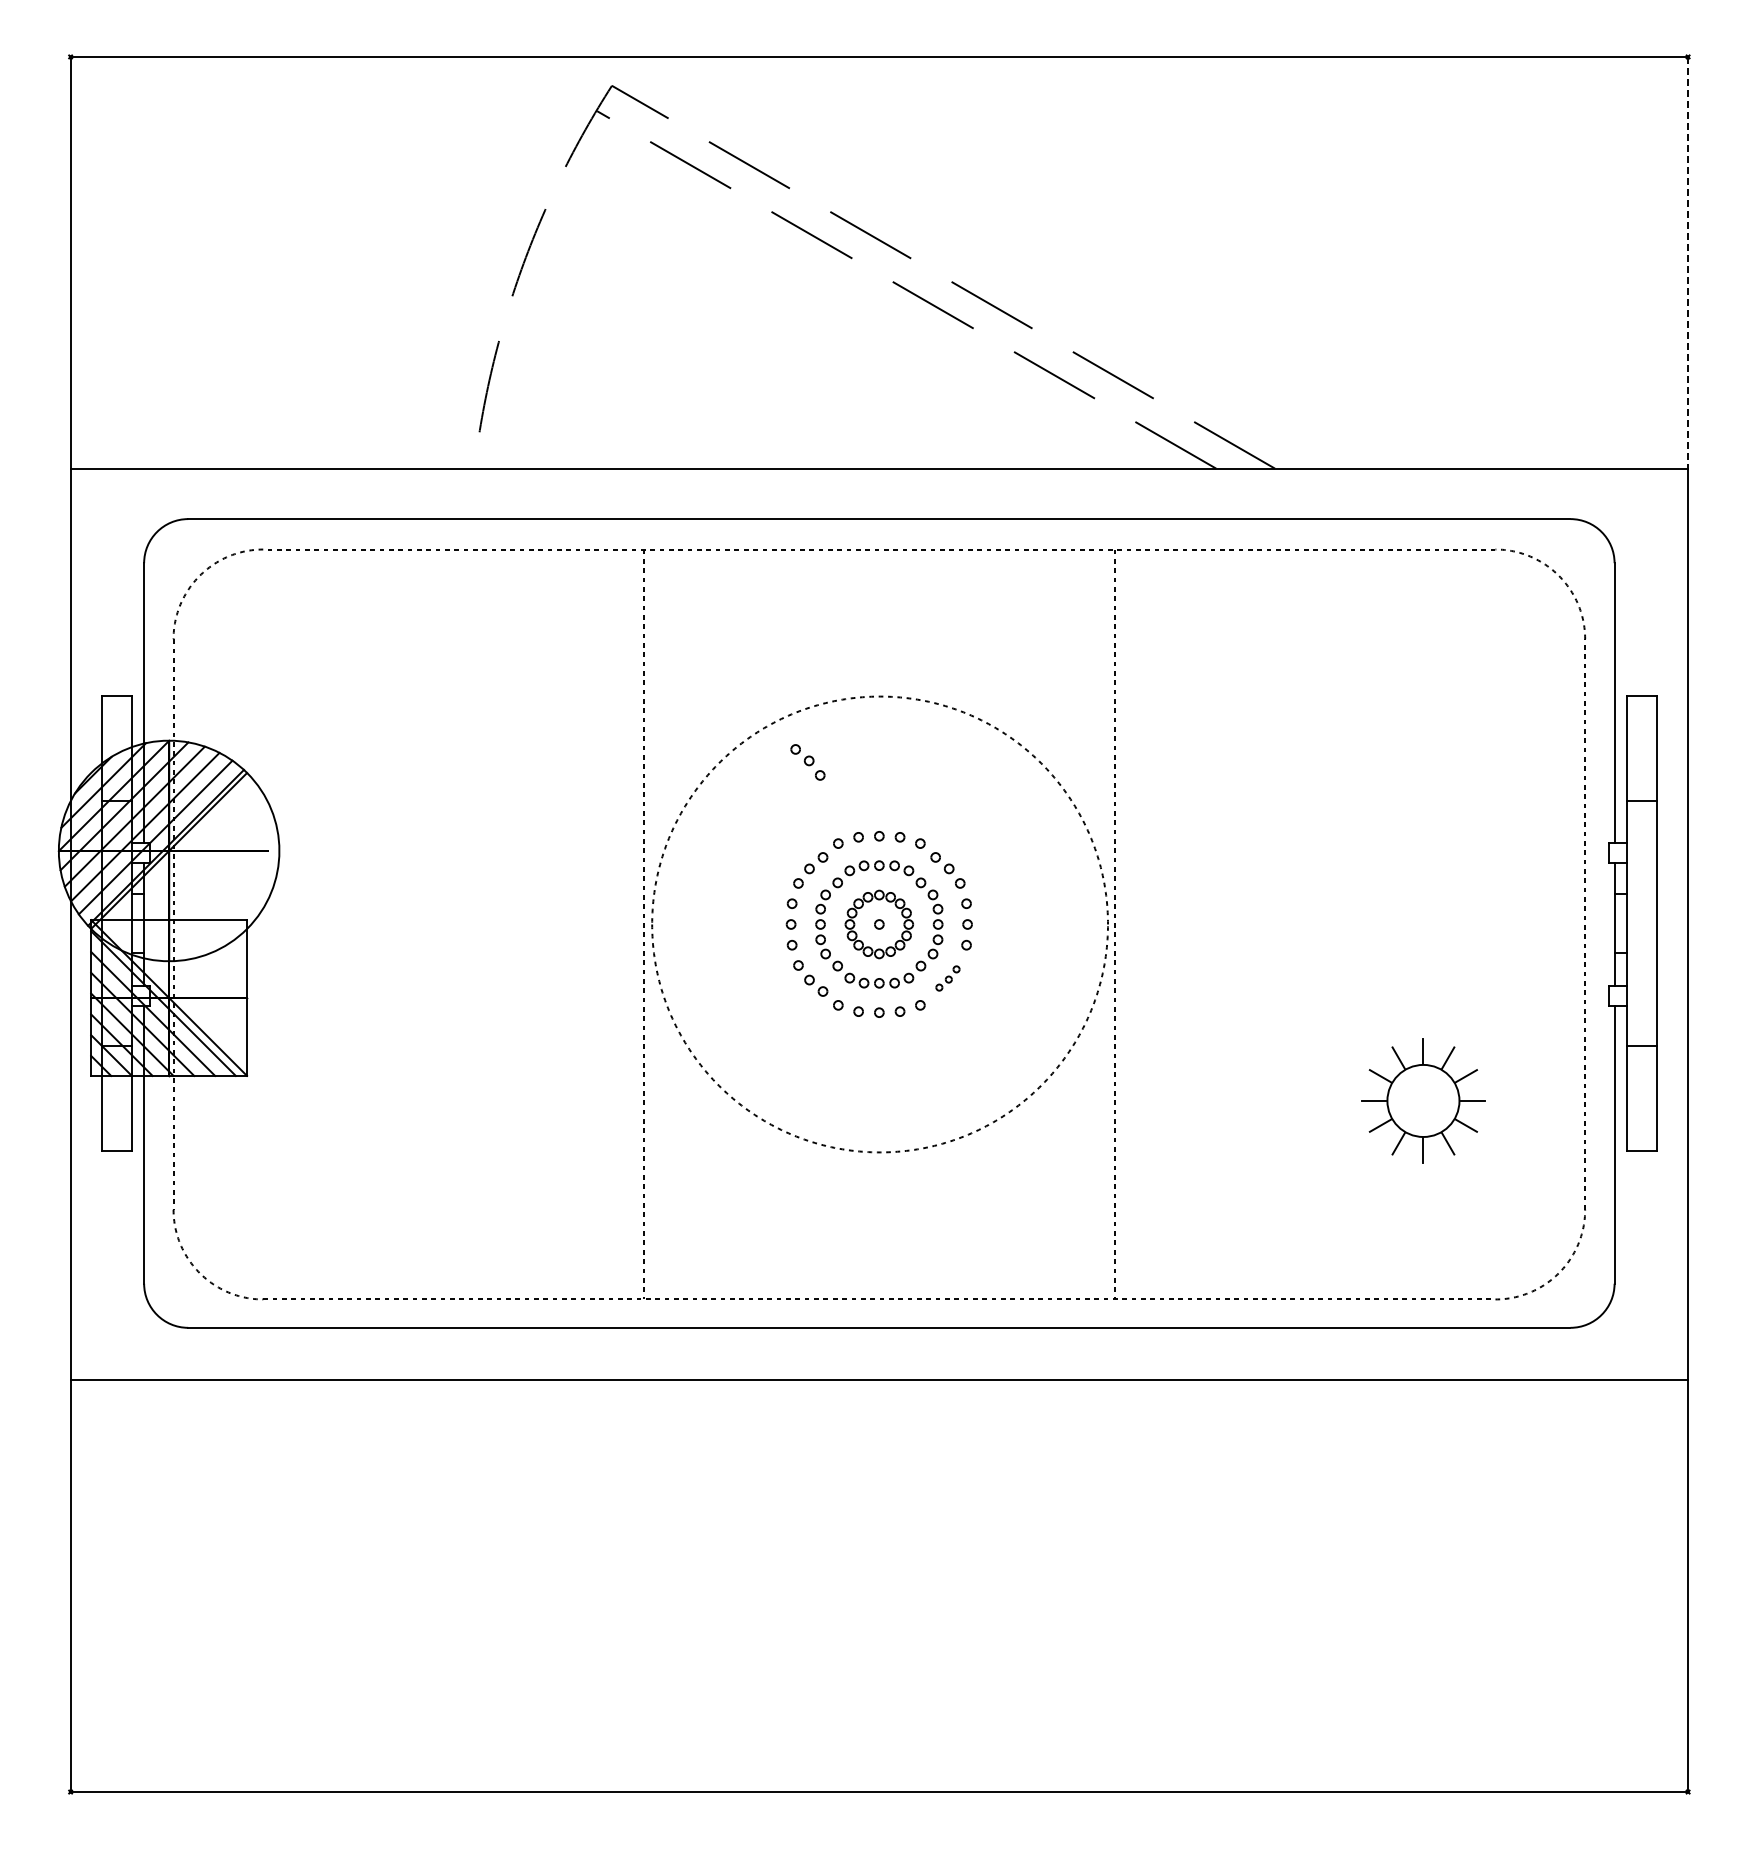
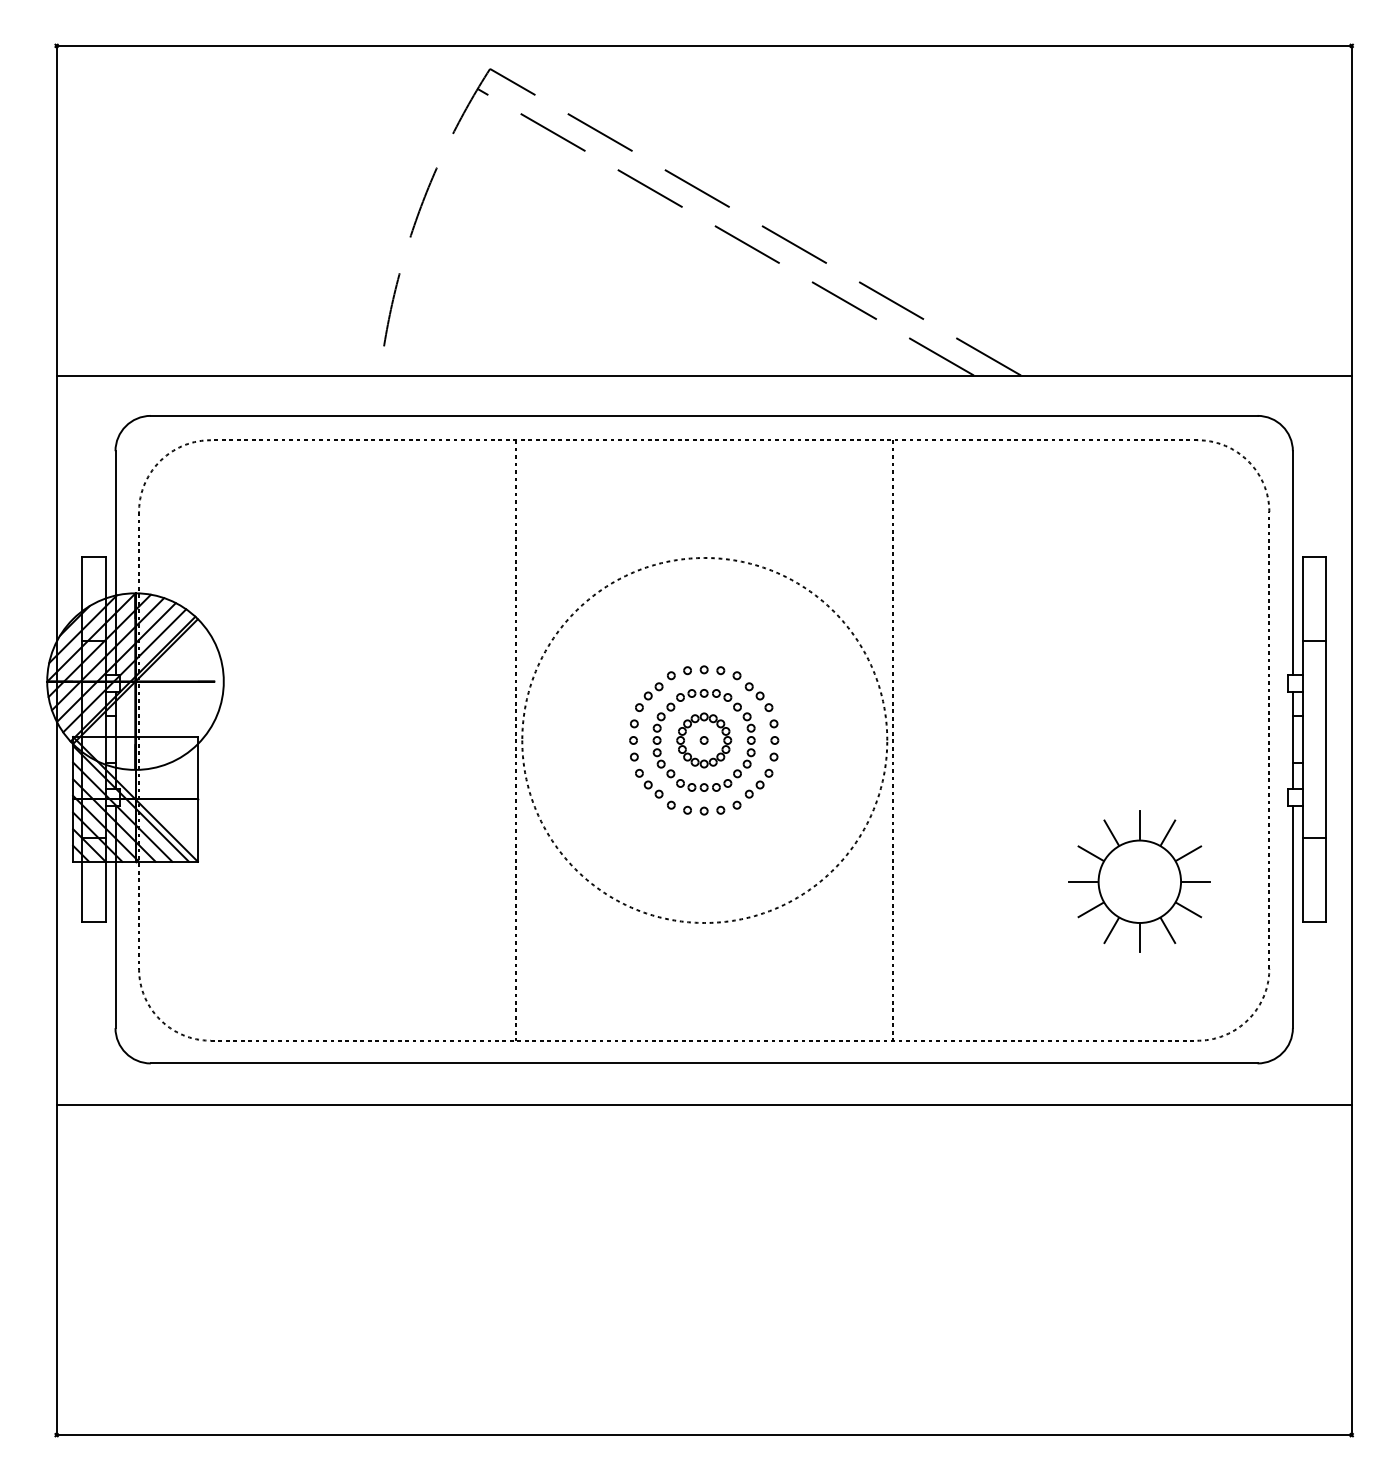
line: (1688, 262) -> (1352, 210), dashed -> solid
part: (807, 762) -> (646, 610), removed
part: (947, 978) -> (758, 783), size x1.43
part: (1423, 1100) -> (1139, 881), size x1.43

